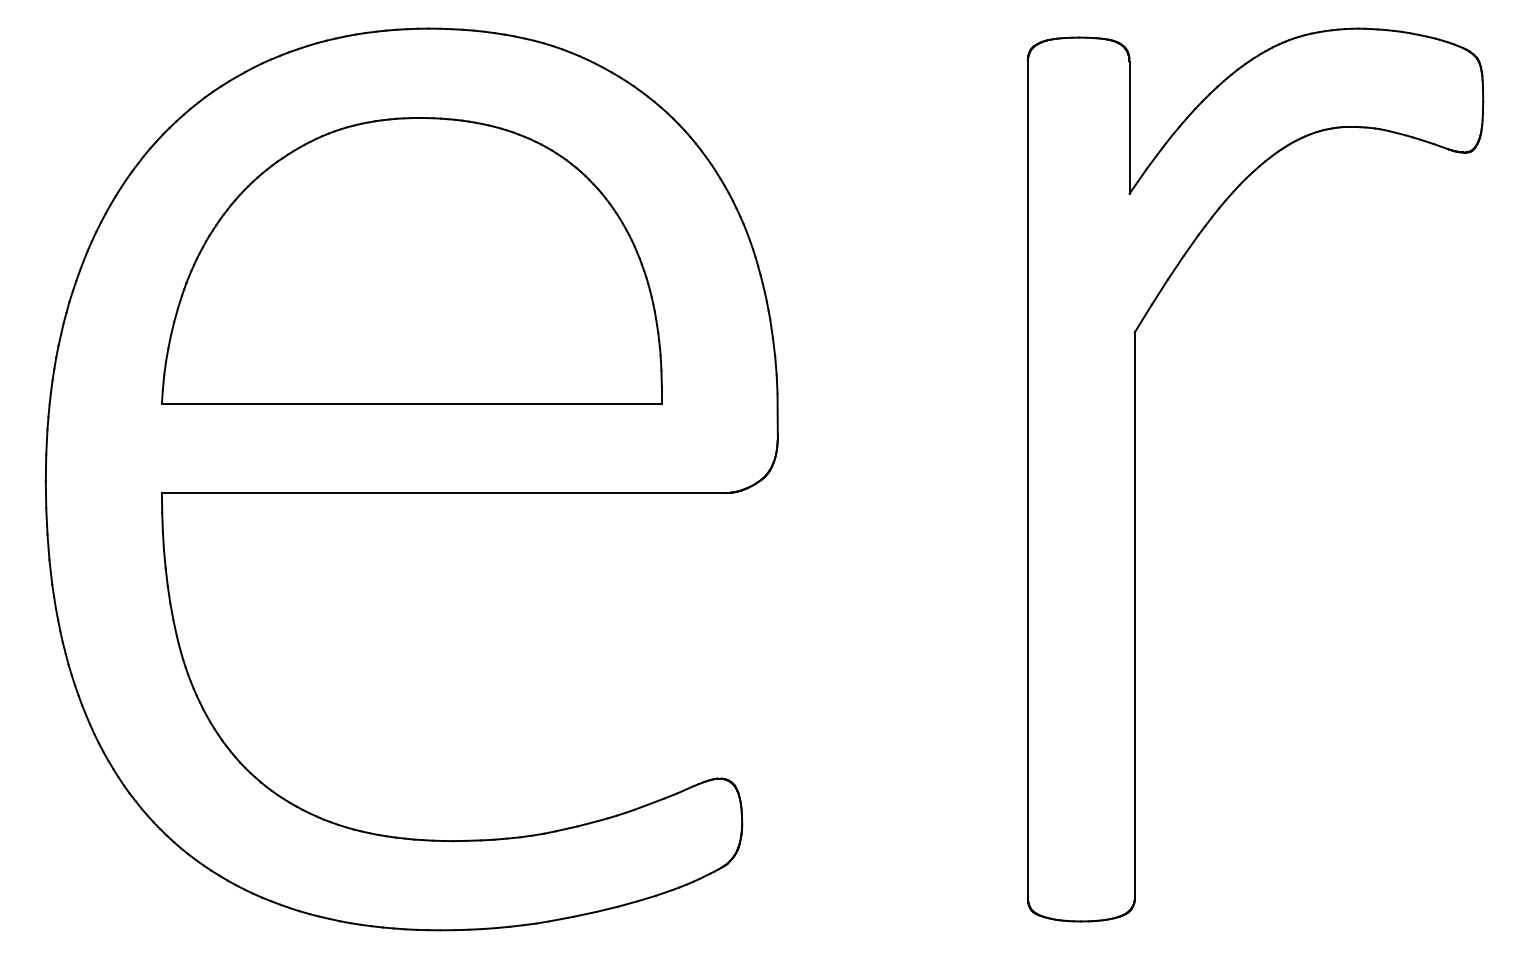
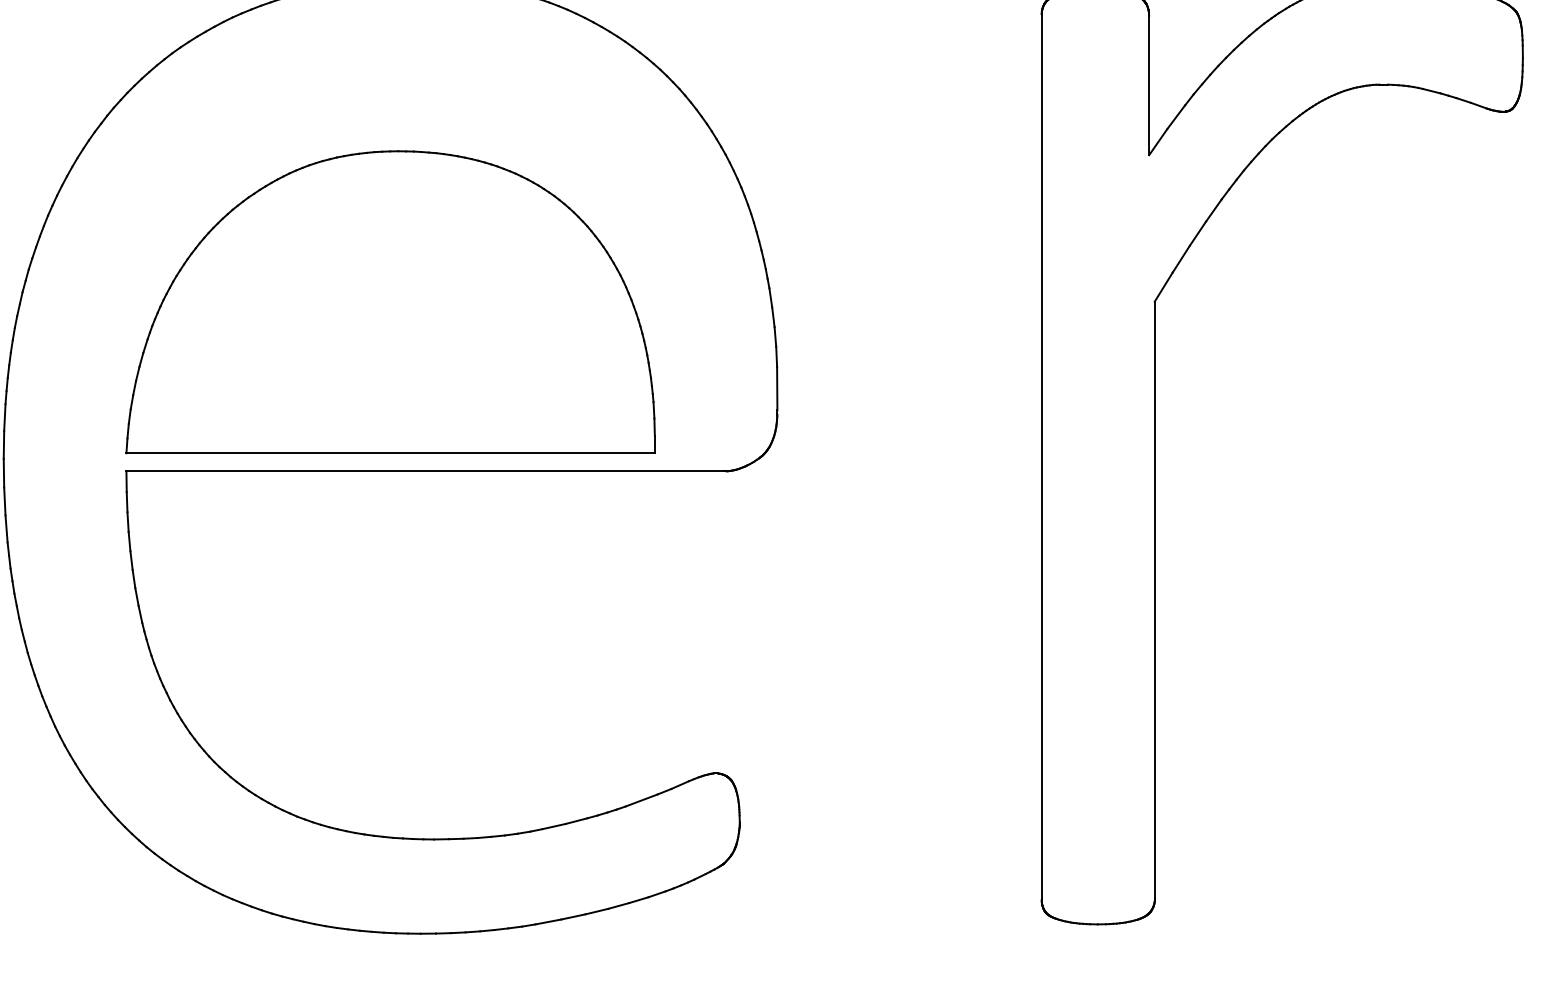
part: (411, 260) -> (390, 301), moved

